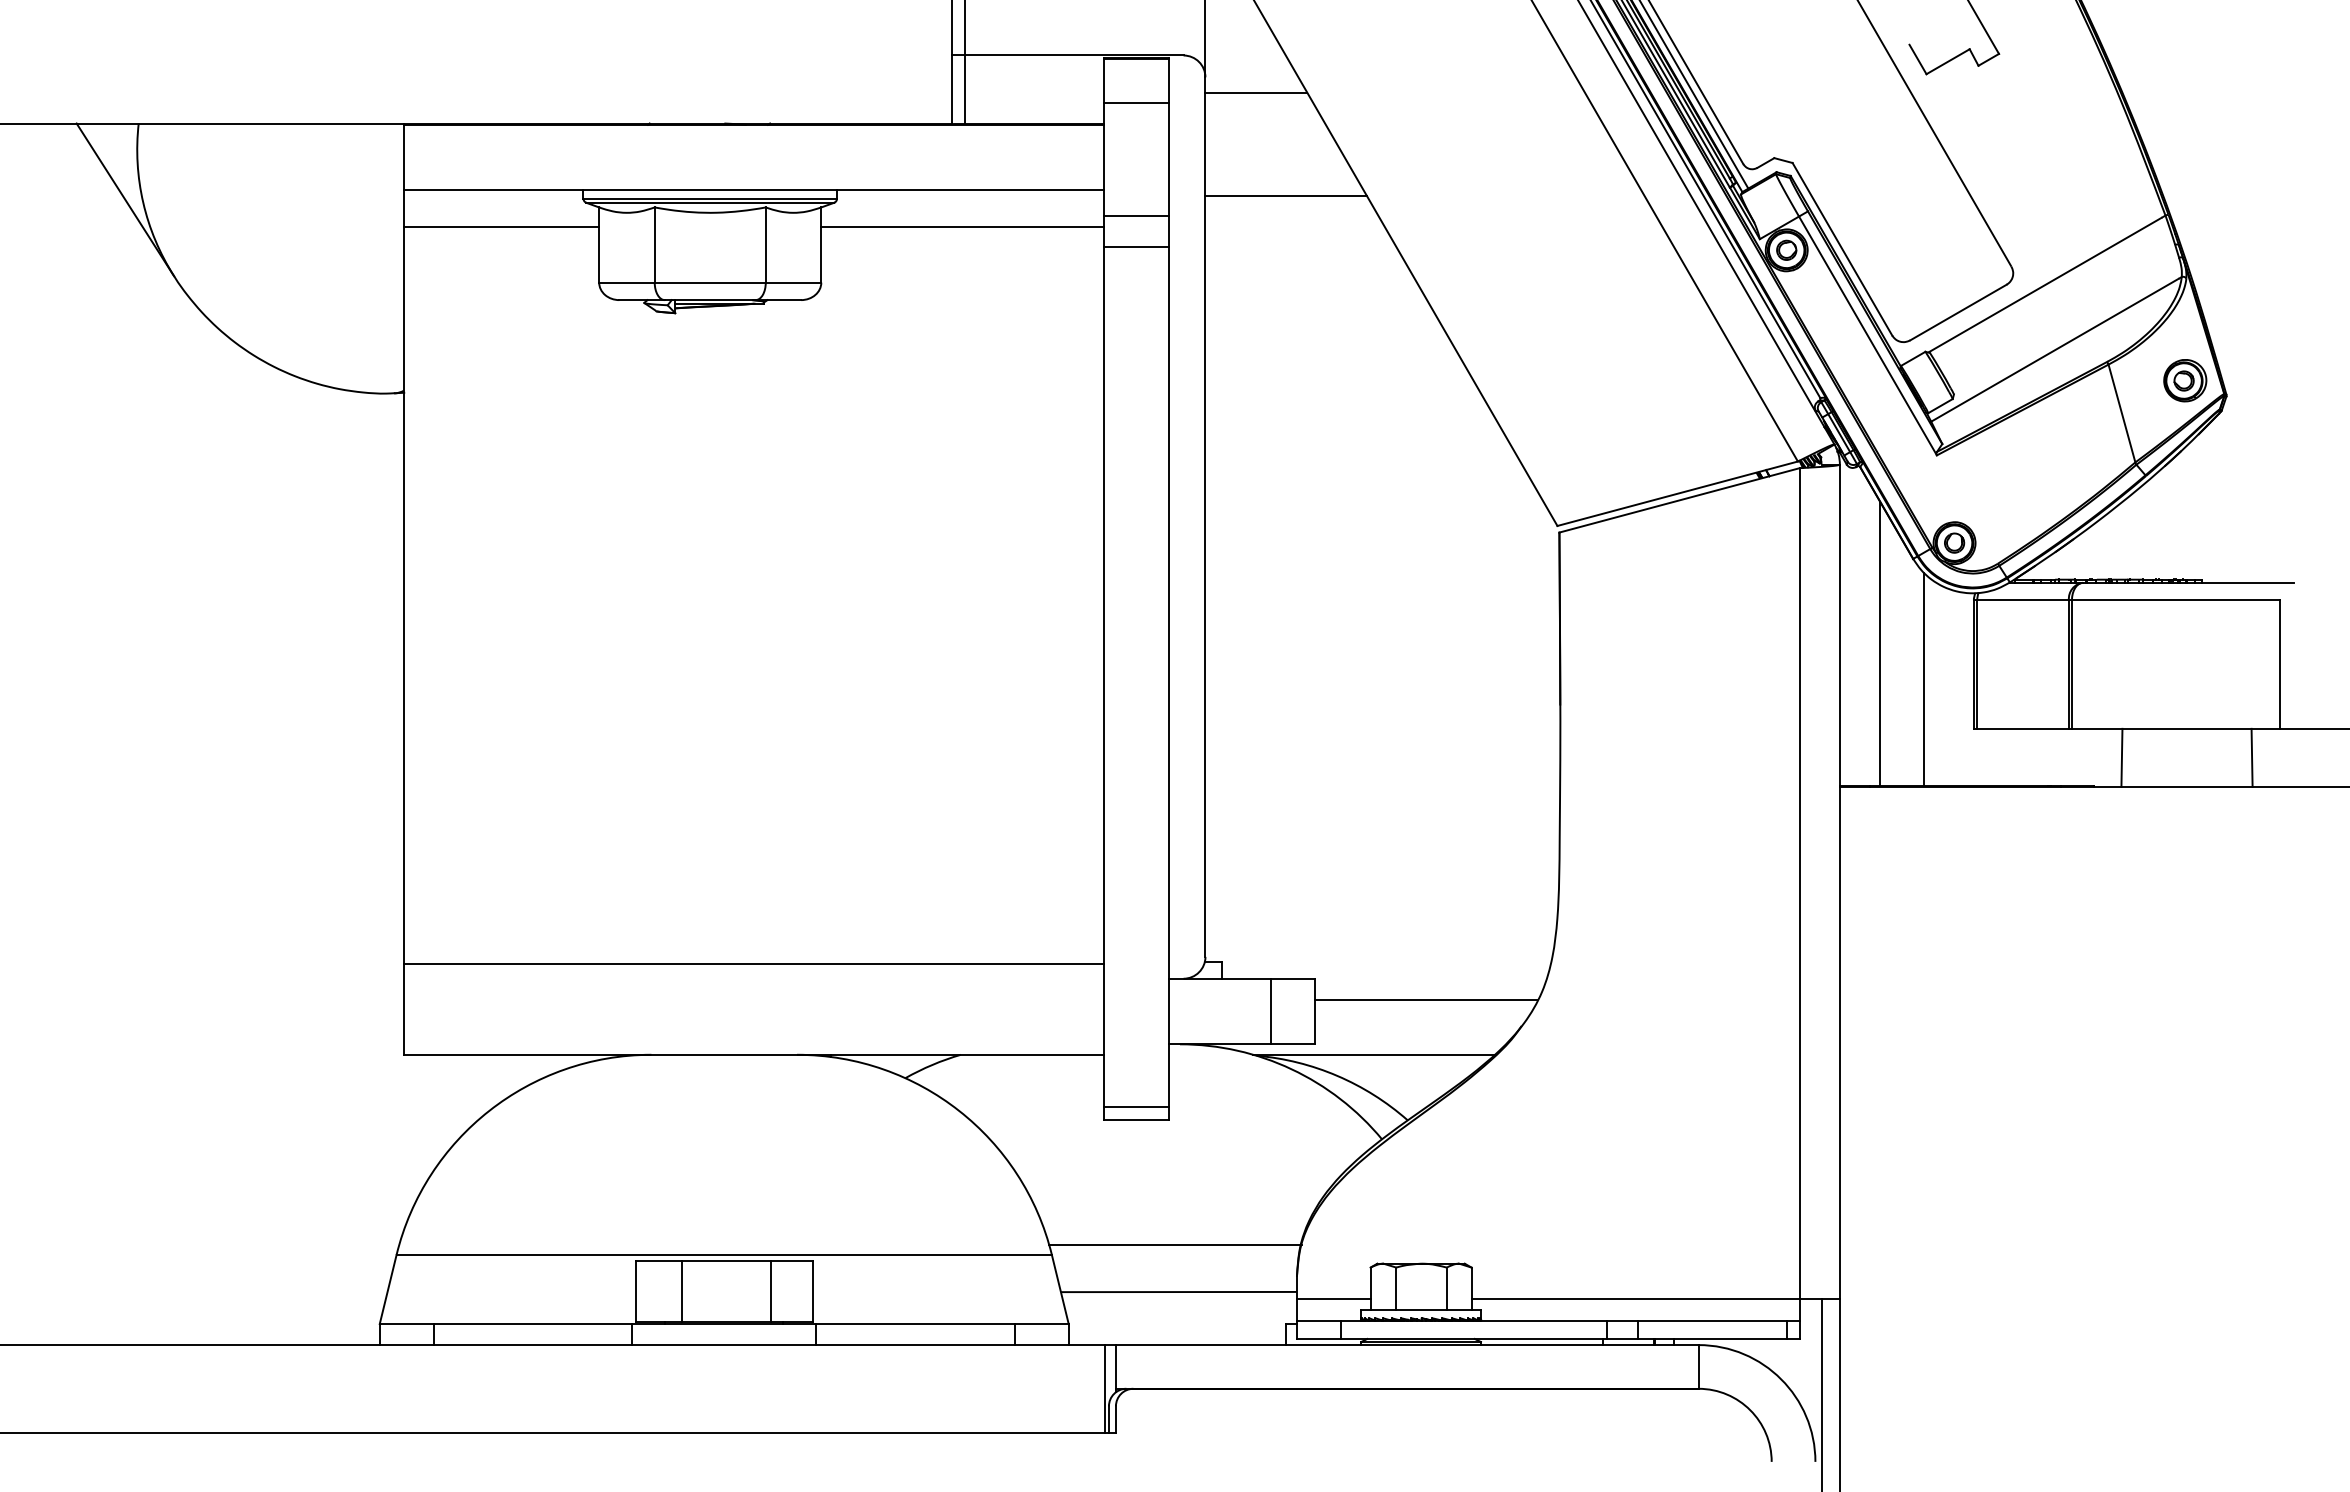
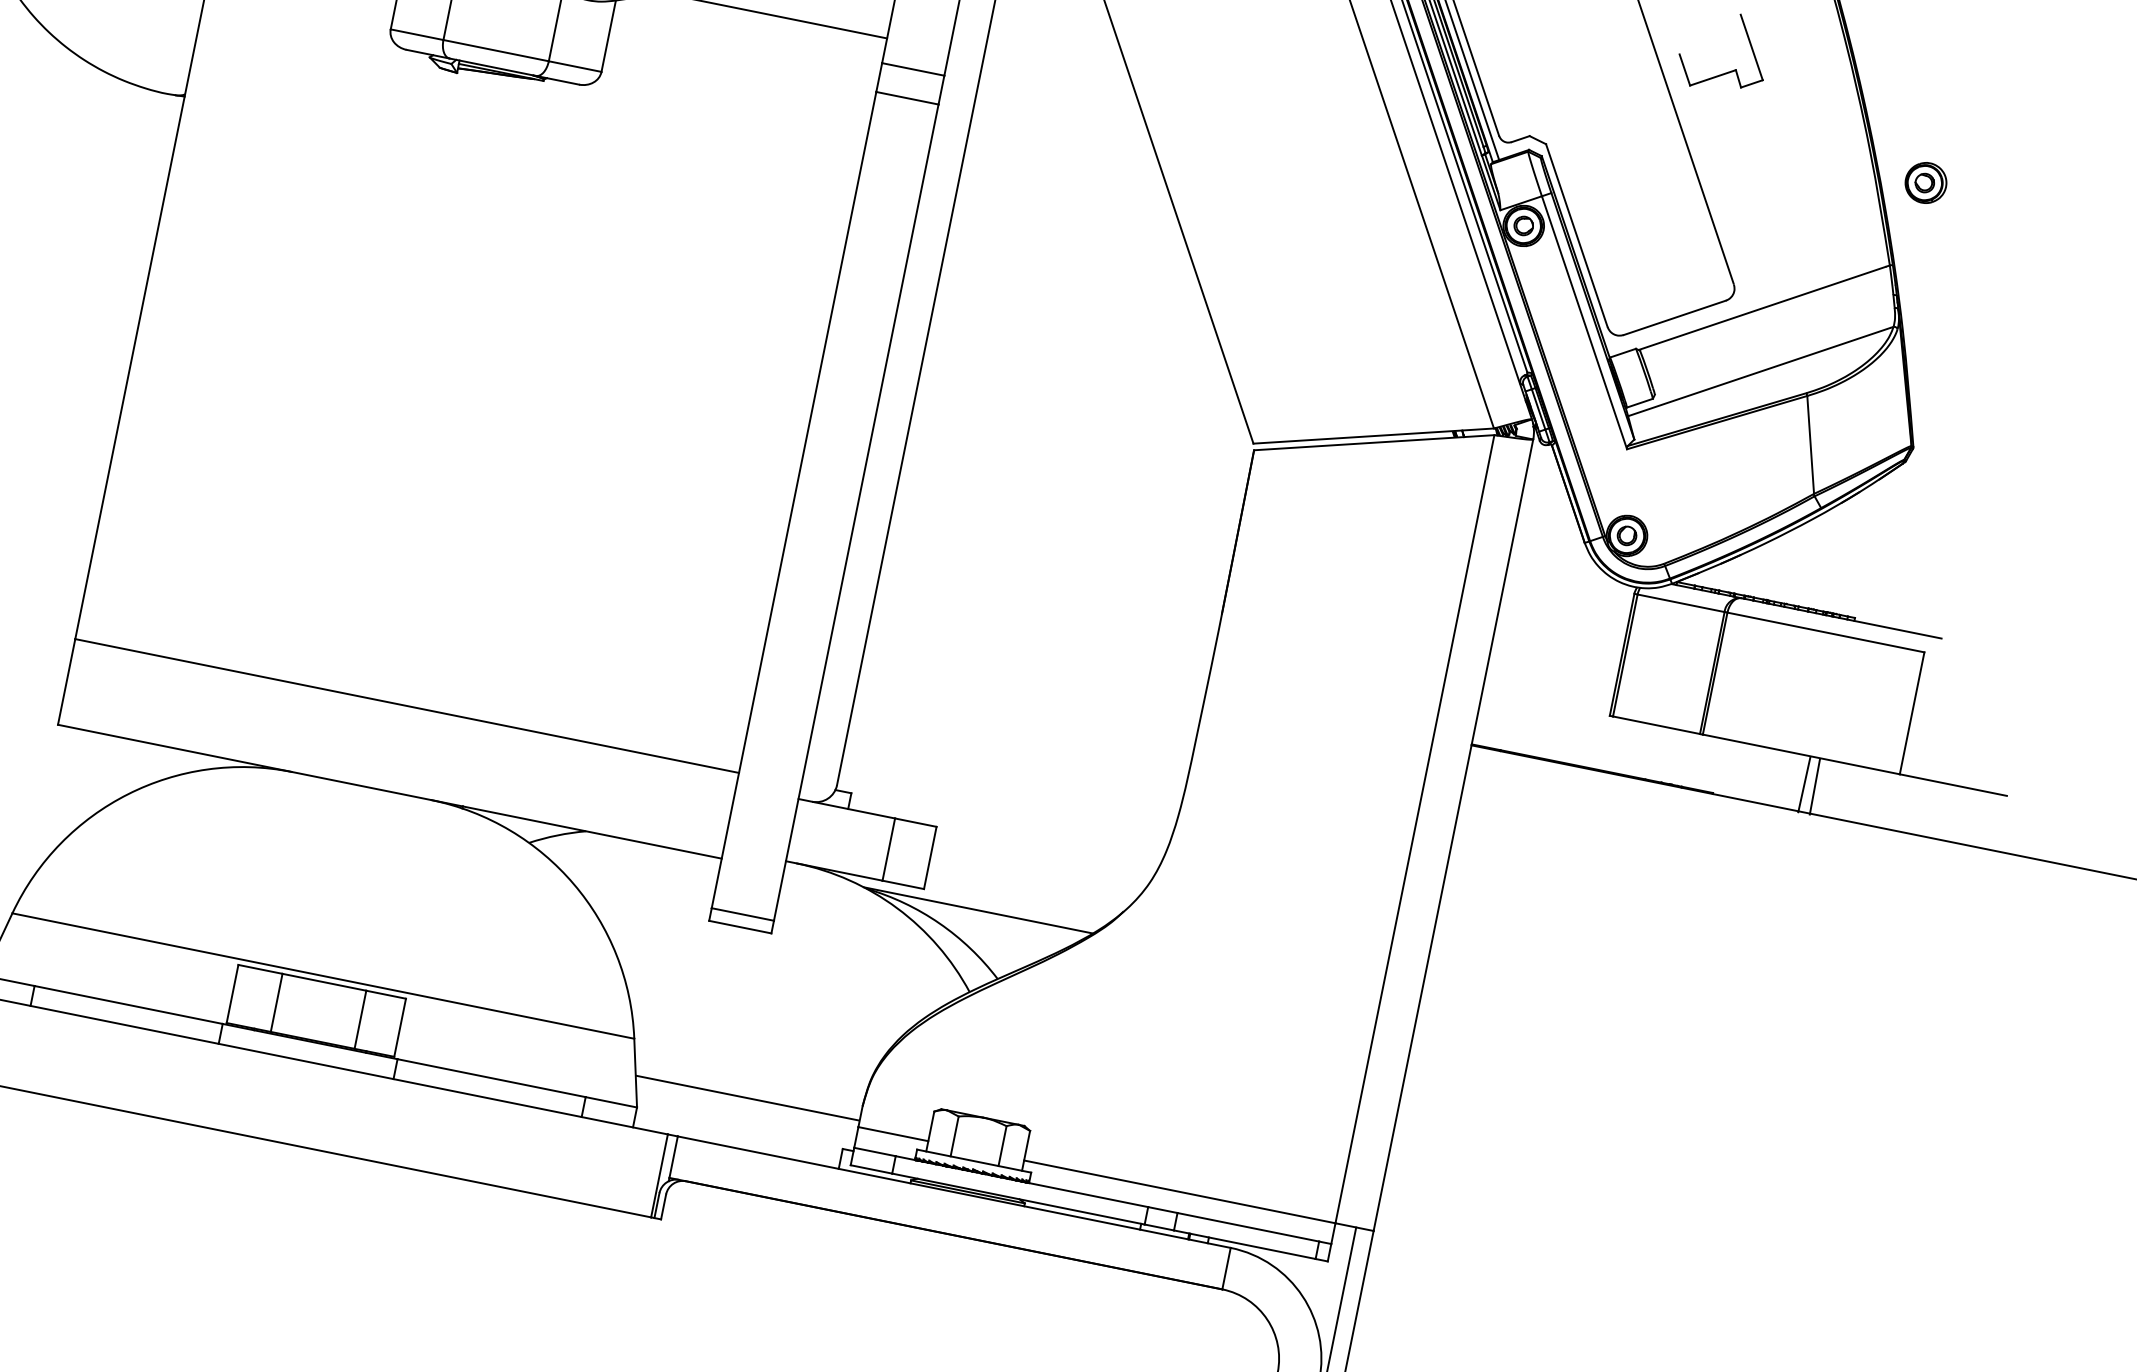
line: (1285, 195) -> (1058, 78), removed
line: (962, 226) -> (746, 45), removed
part: (2185, 380) -> (1926, 182), moved
line: (1880, 643) -> (1537, 616), removed
line: (1923, 678) -> (1571, 658), removed
line: (2121, 757) -> (1804, 784), moved
line: (2251, 757) -> (1814, 786), moved
line: (1425, 1000) -> (1037, 868), removed
line: (1175, 1244) -> (753, 1052), removed

